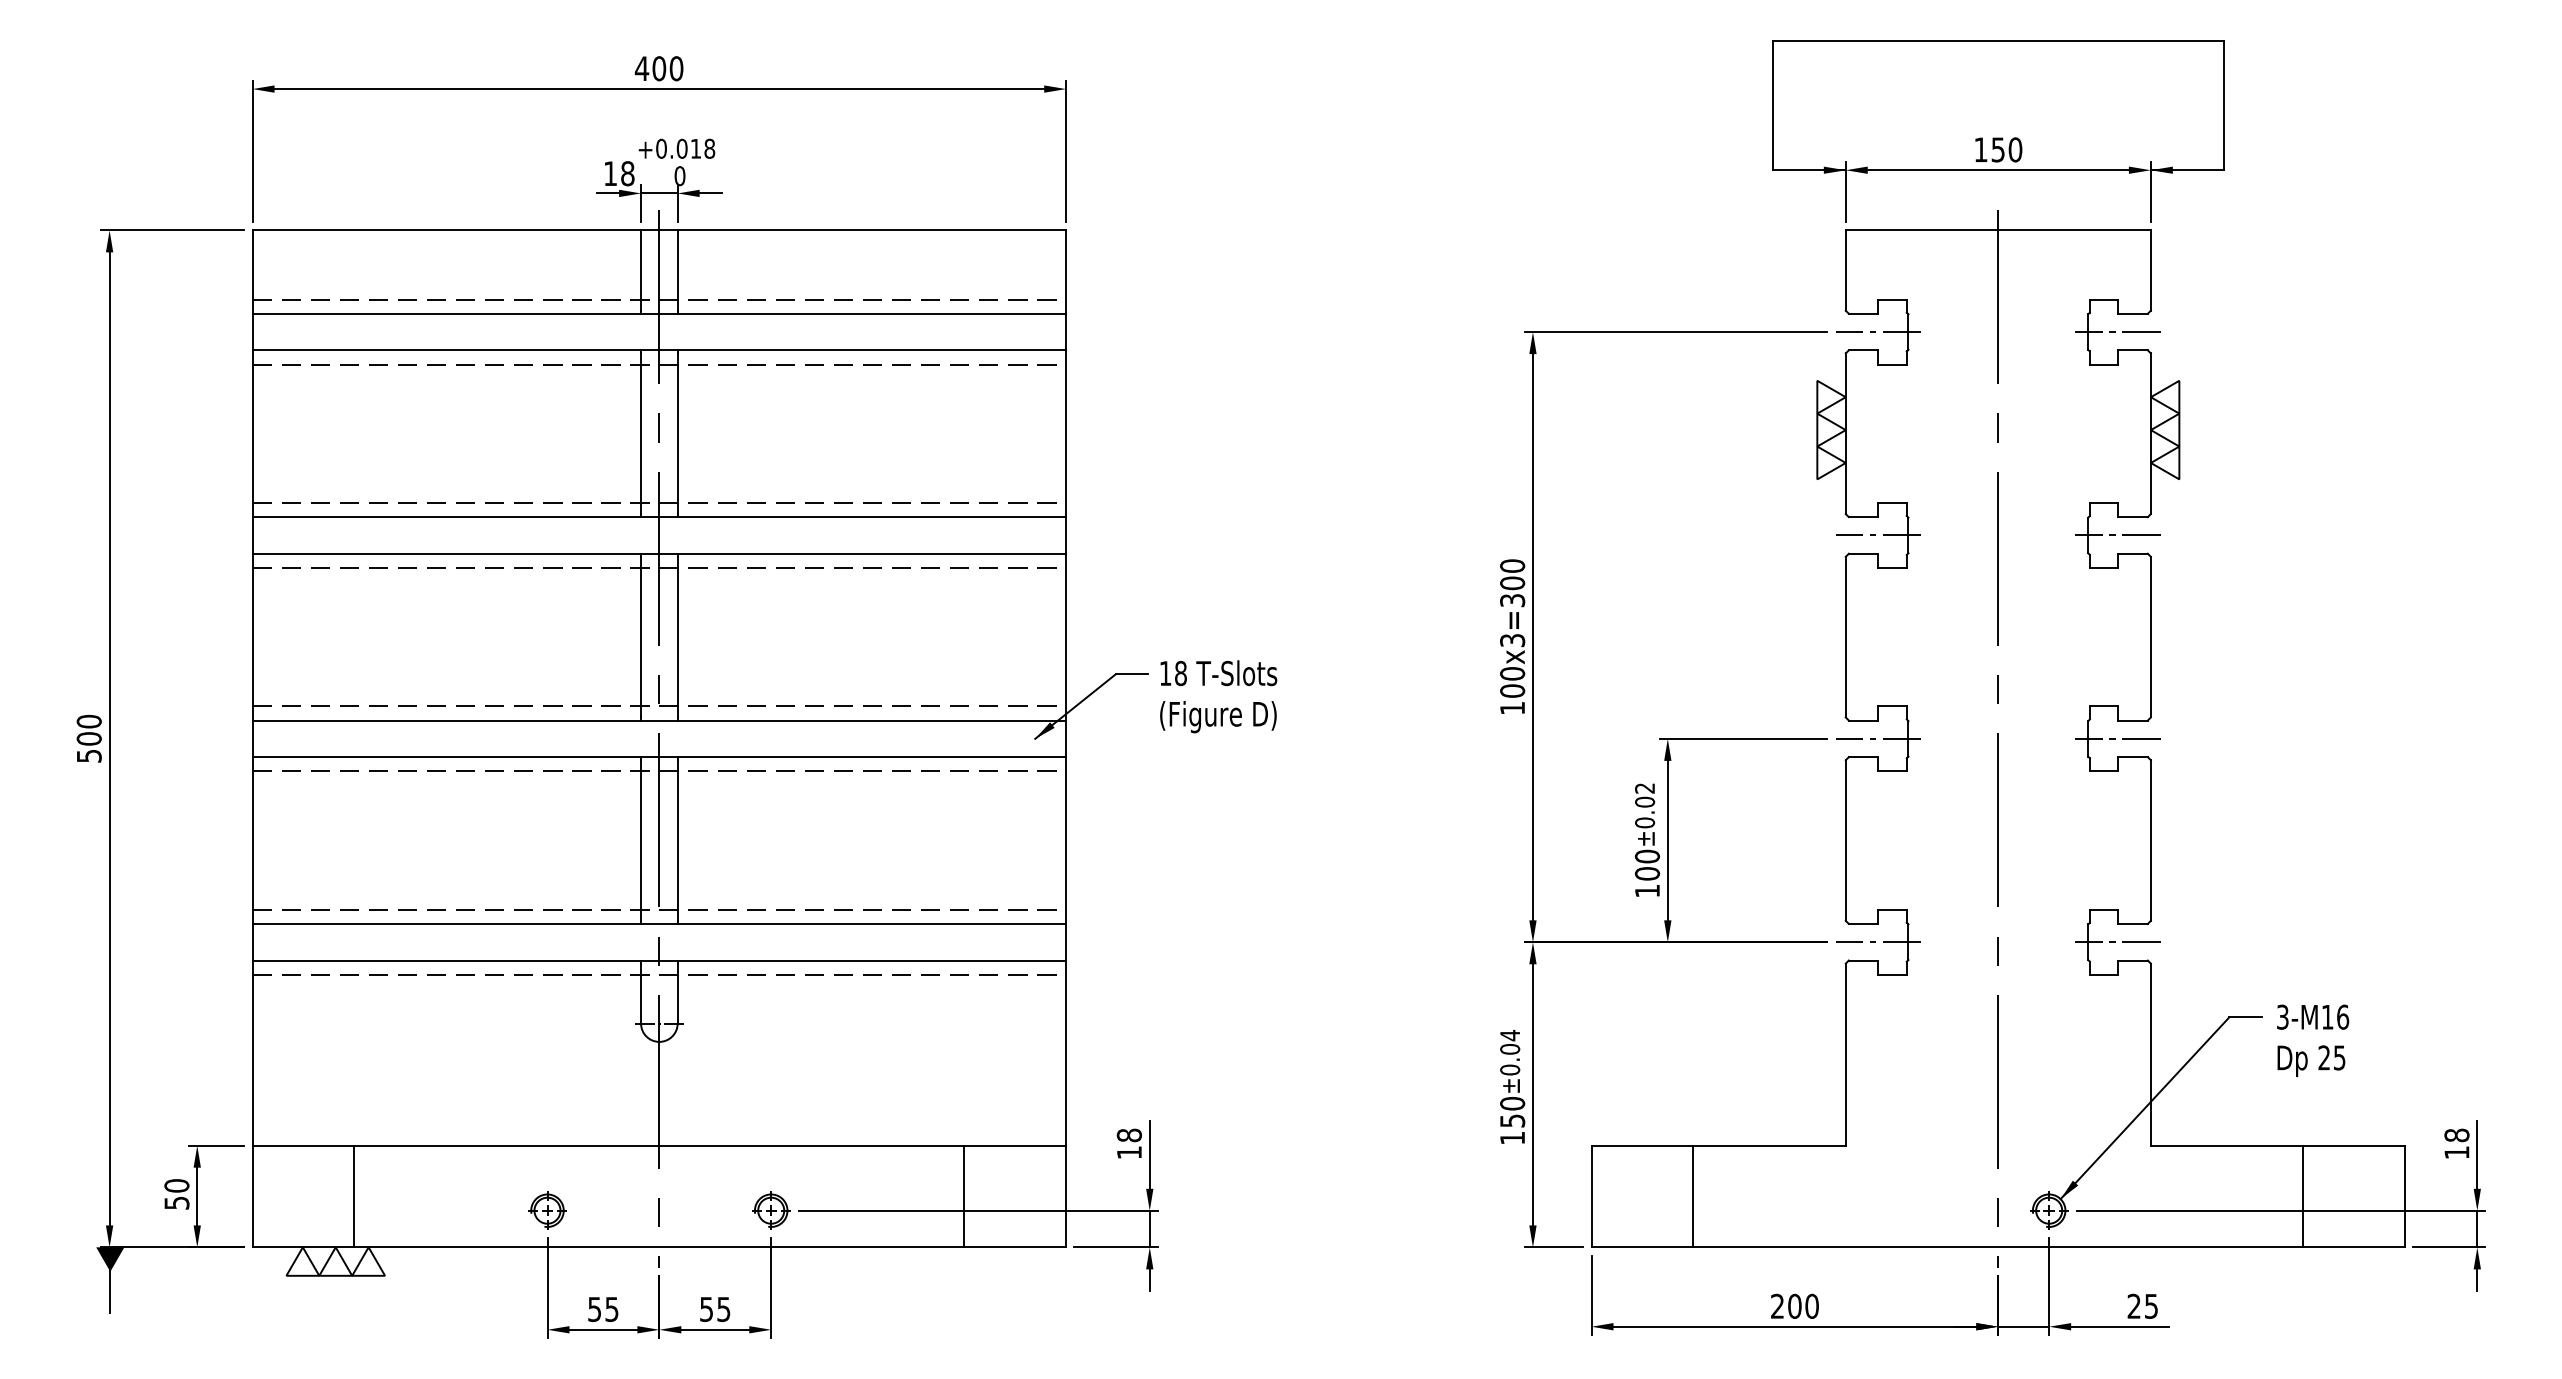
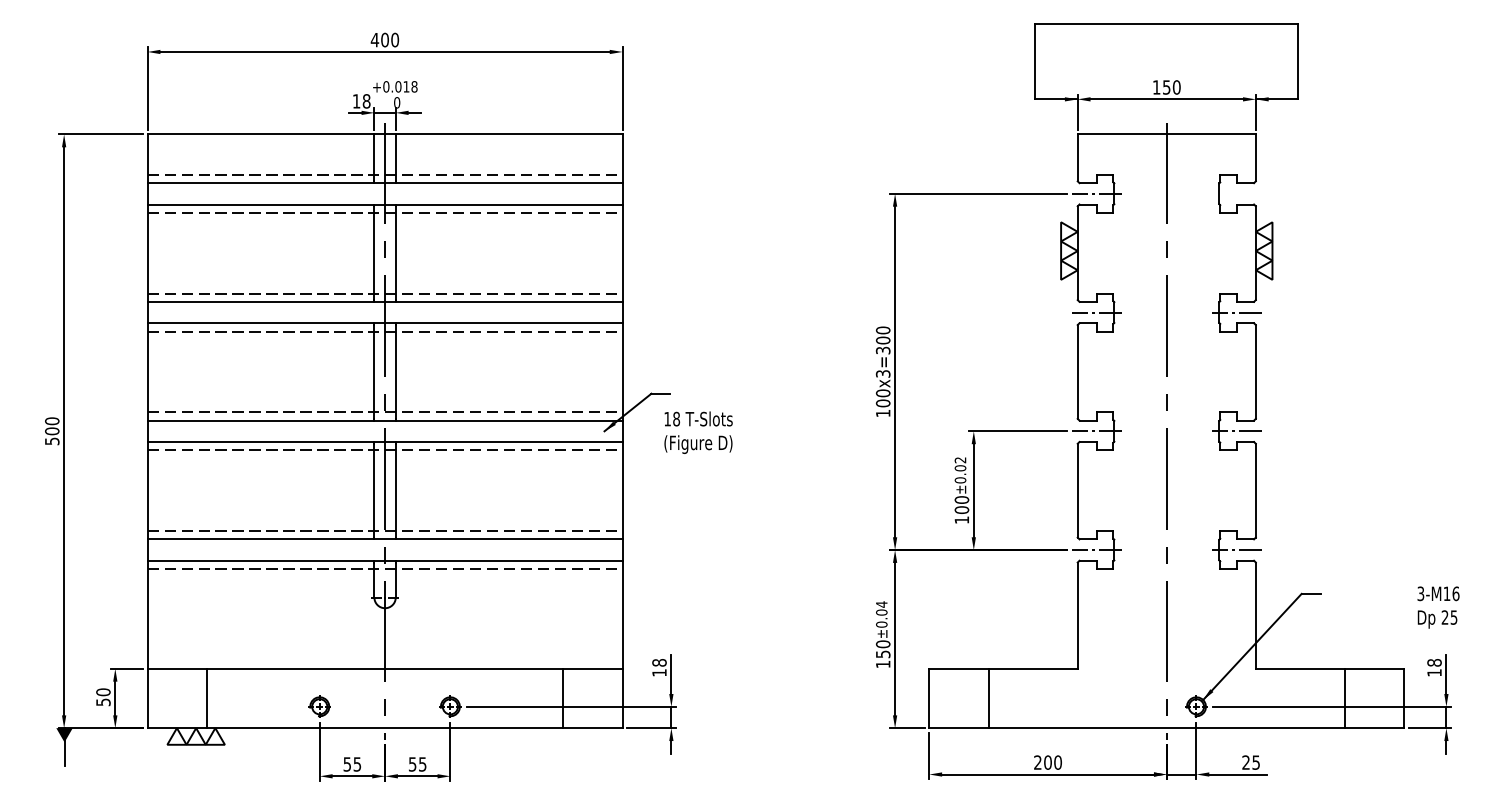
line: (2117, 331) -> (1236, 193), removed
text: (1218, 696) -> (698, 432), moved
text: (2313, 1040) -> (1438, 607), moved

